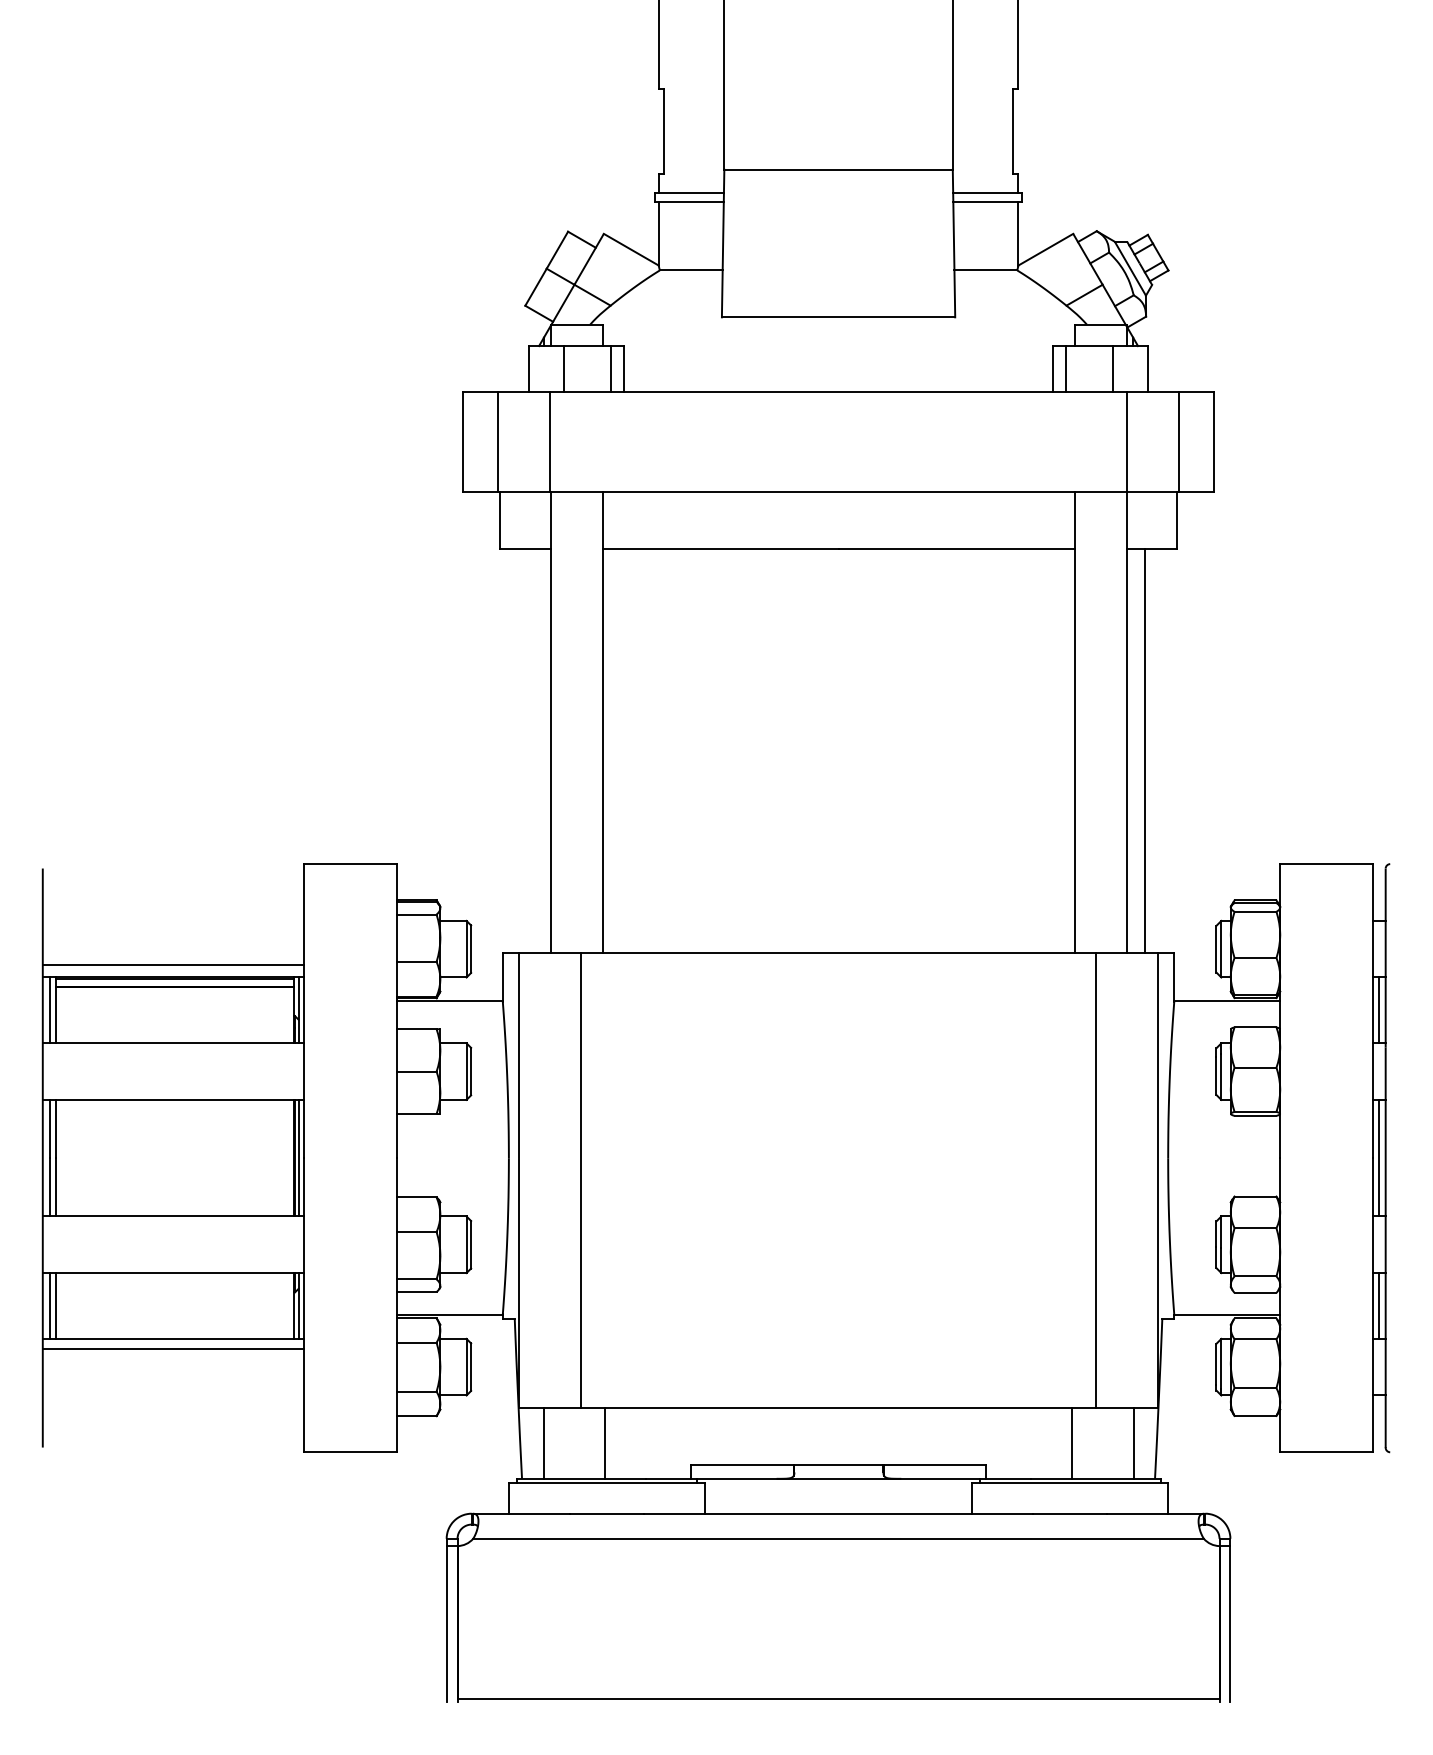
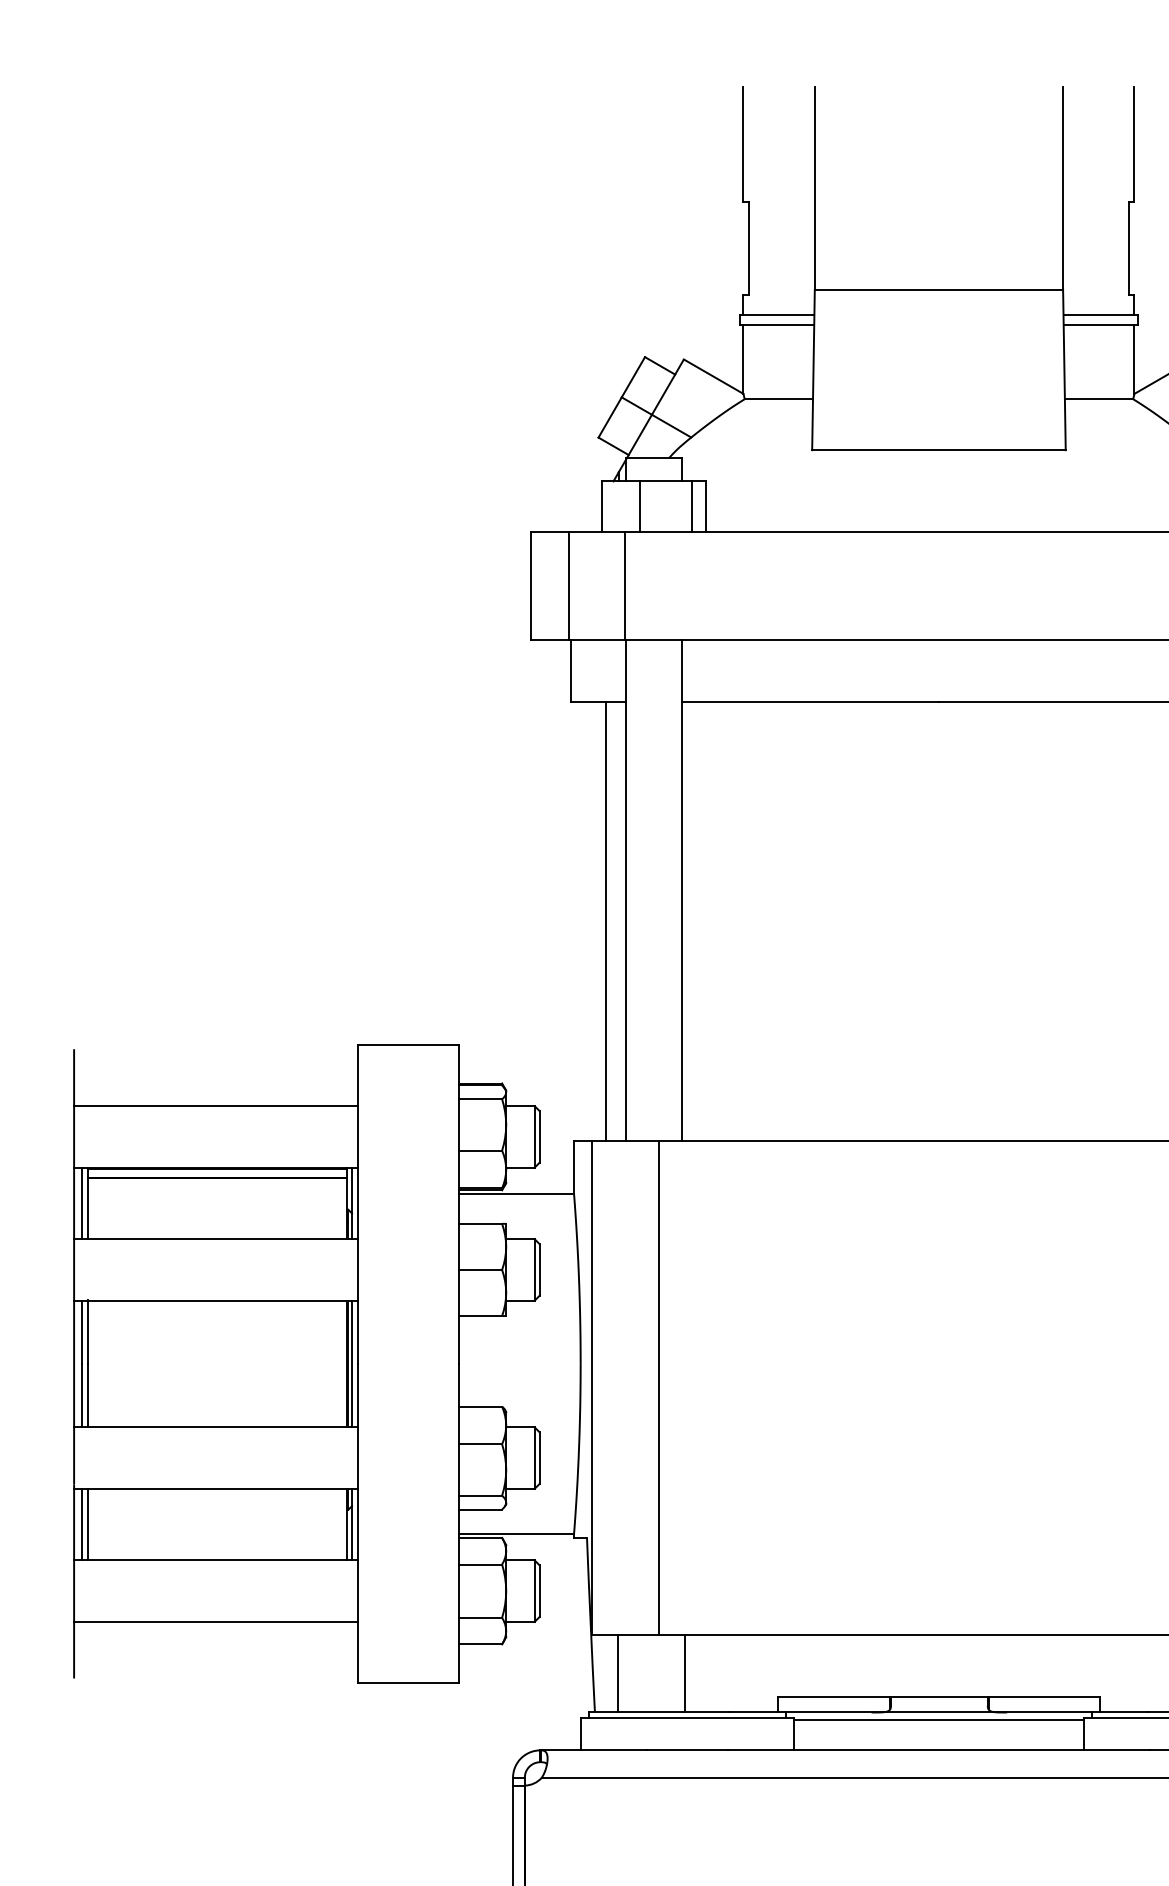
line: (532, 751) -> (606, 922), added
line: (173, 964) -> (216, 1105), moved
line: (173, 1349) -> (216, 1621), moved
line: (838, 1485) -> (938, 1719), added

